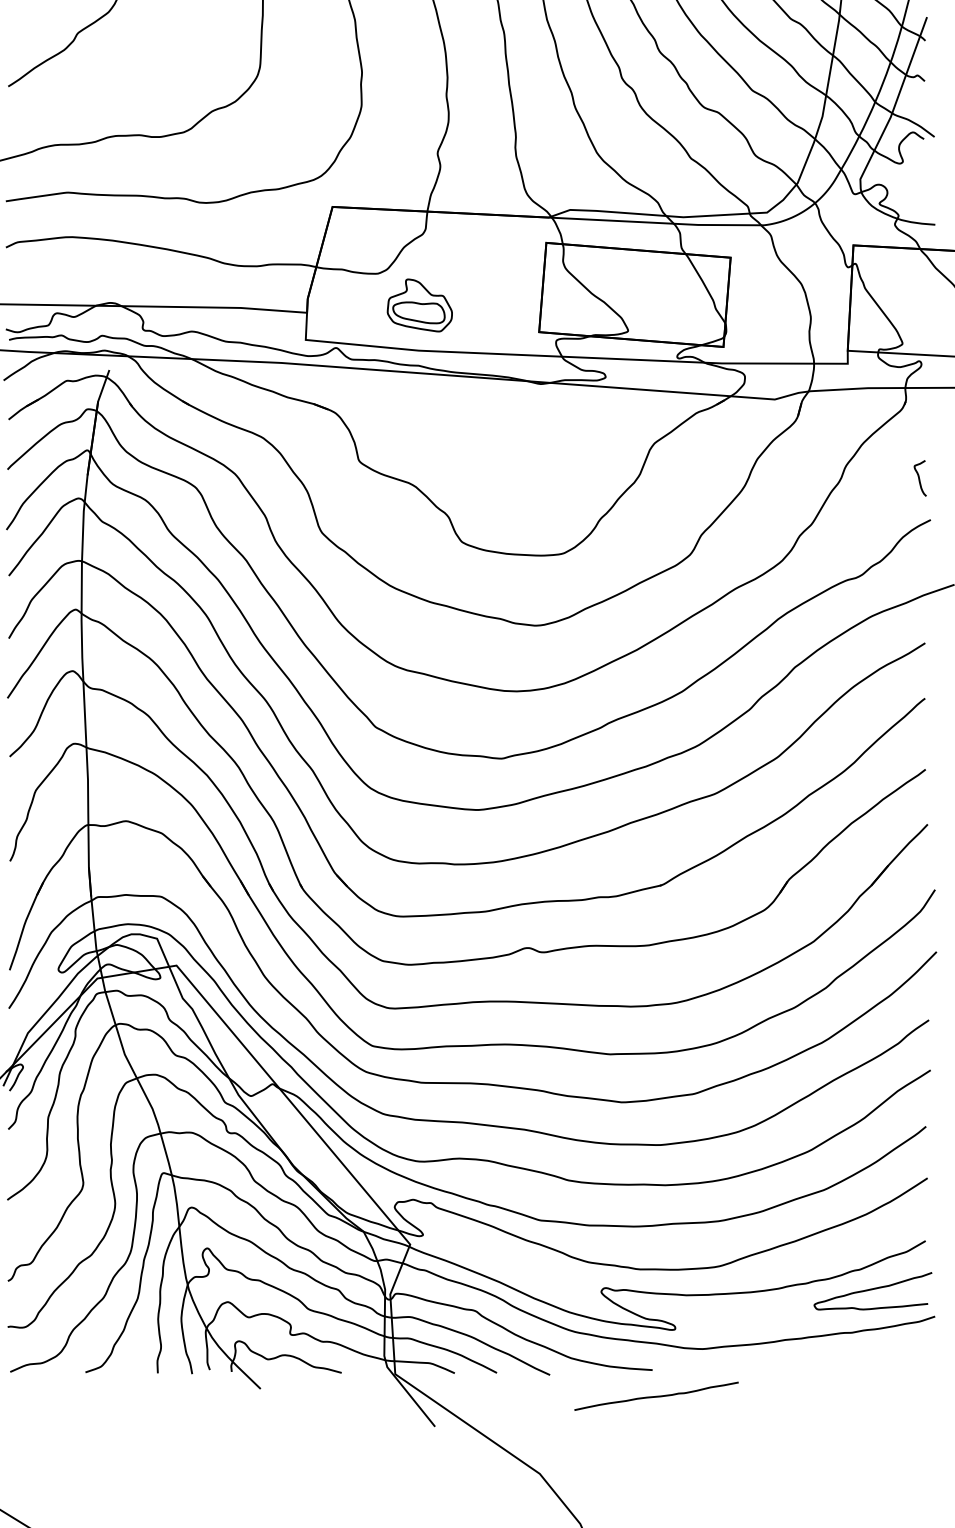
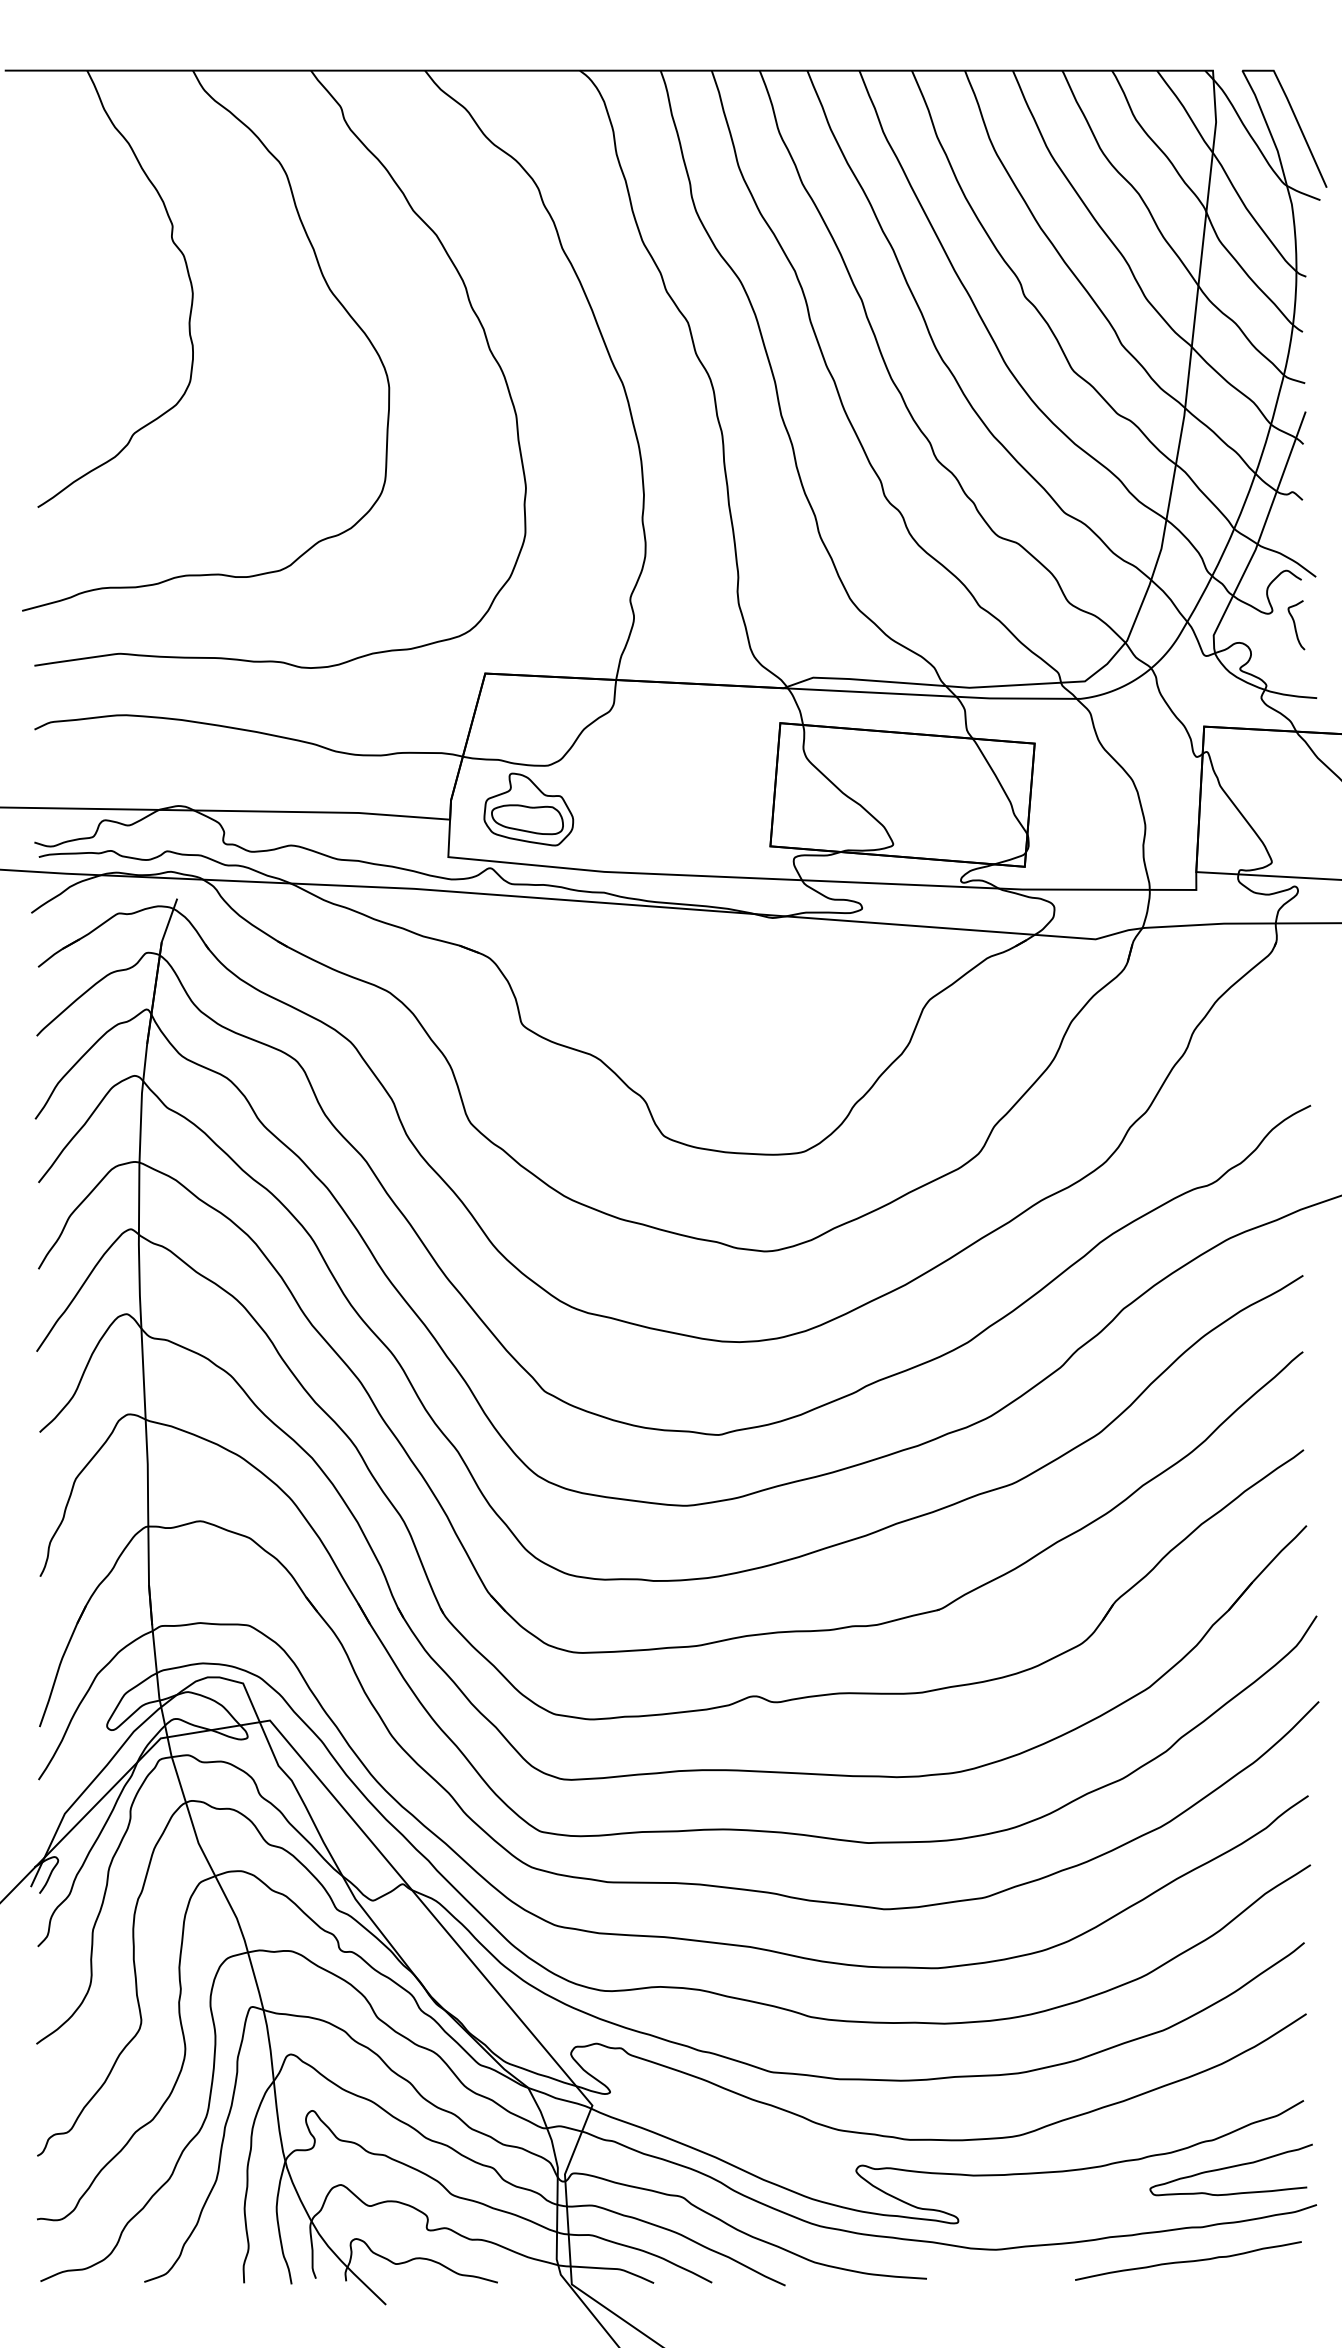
part: (419, 305) -> (528, 809), moved
curve: (919, 478) -> (1295, 625), moved
curve: (656, 1395) -> (1188, 2260), moved

